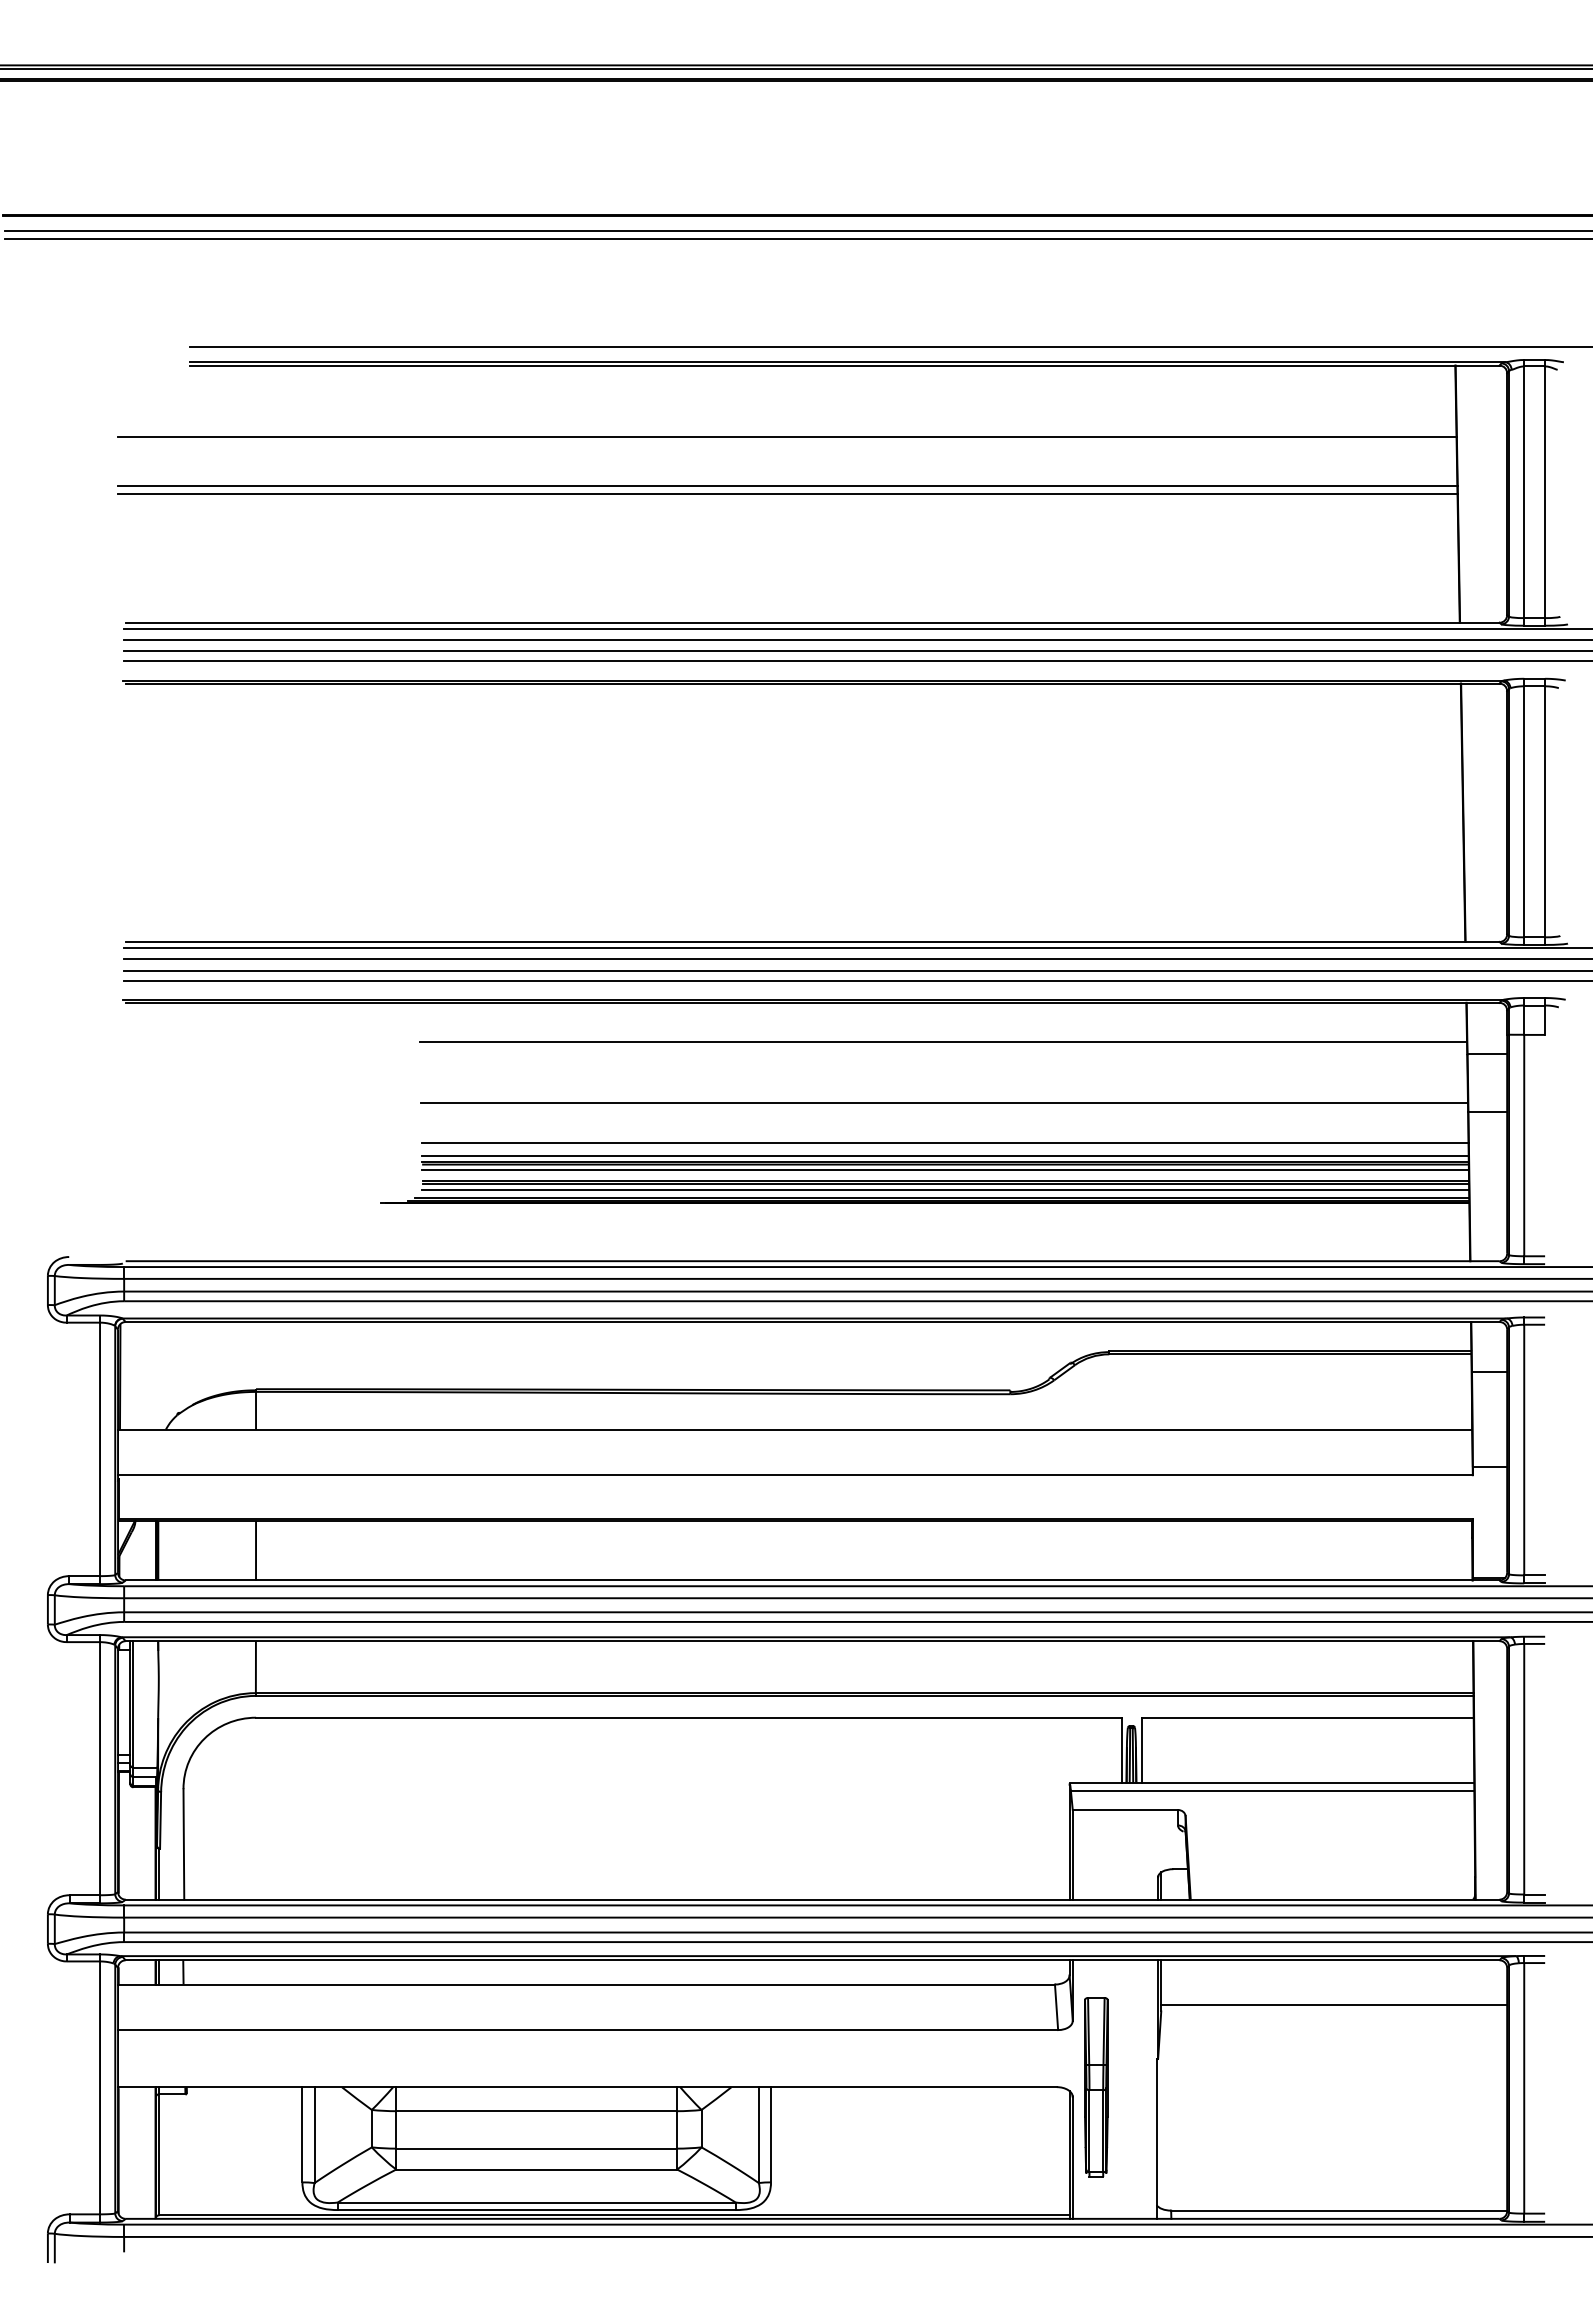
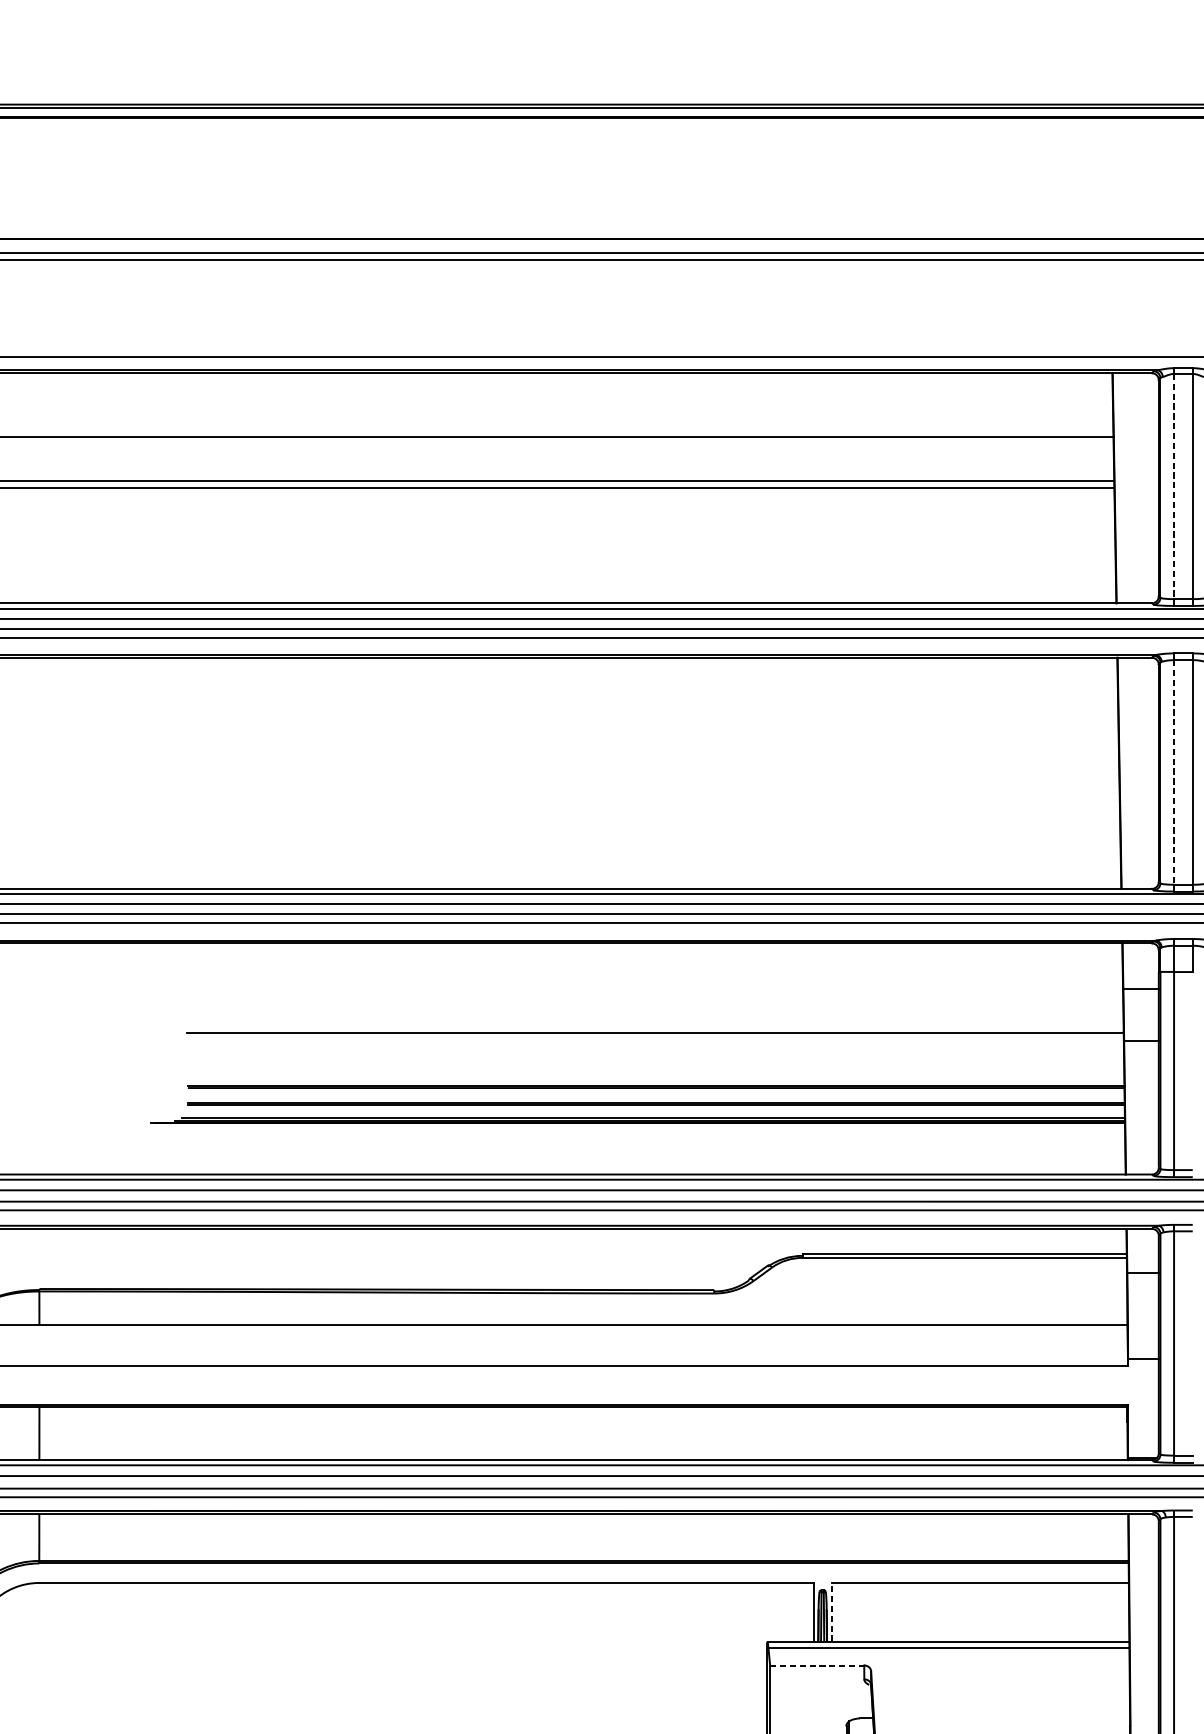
line: (1524, 492) -> (1174, 486), solid -> dashed
line: (1524, 812) -> (1174, 773), solid -> dashed
line: (943, 1041) -> (654, 977), removed
line: (944, 1143) -> (655, 1069), removed
line: (944, 1155) -> (655, 1079), removed
line: (945, 1170) -> (656, 1093), removed
line: (945, 1189) -> (656, 1110), removed
line: (1141, 1750) -> (831, 1612), solid -> dashed
line: (1125, 1809) -> (817, 1665), solid -> dashed

